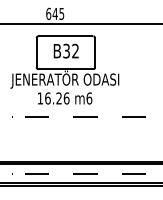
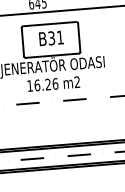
text: (75, 50) -> (60, 36), B32 -> B31
text: (89, 98) -> (77, 82), m6 -> m2

